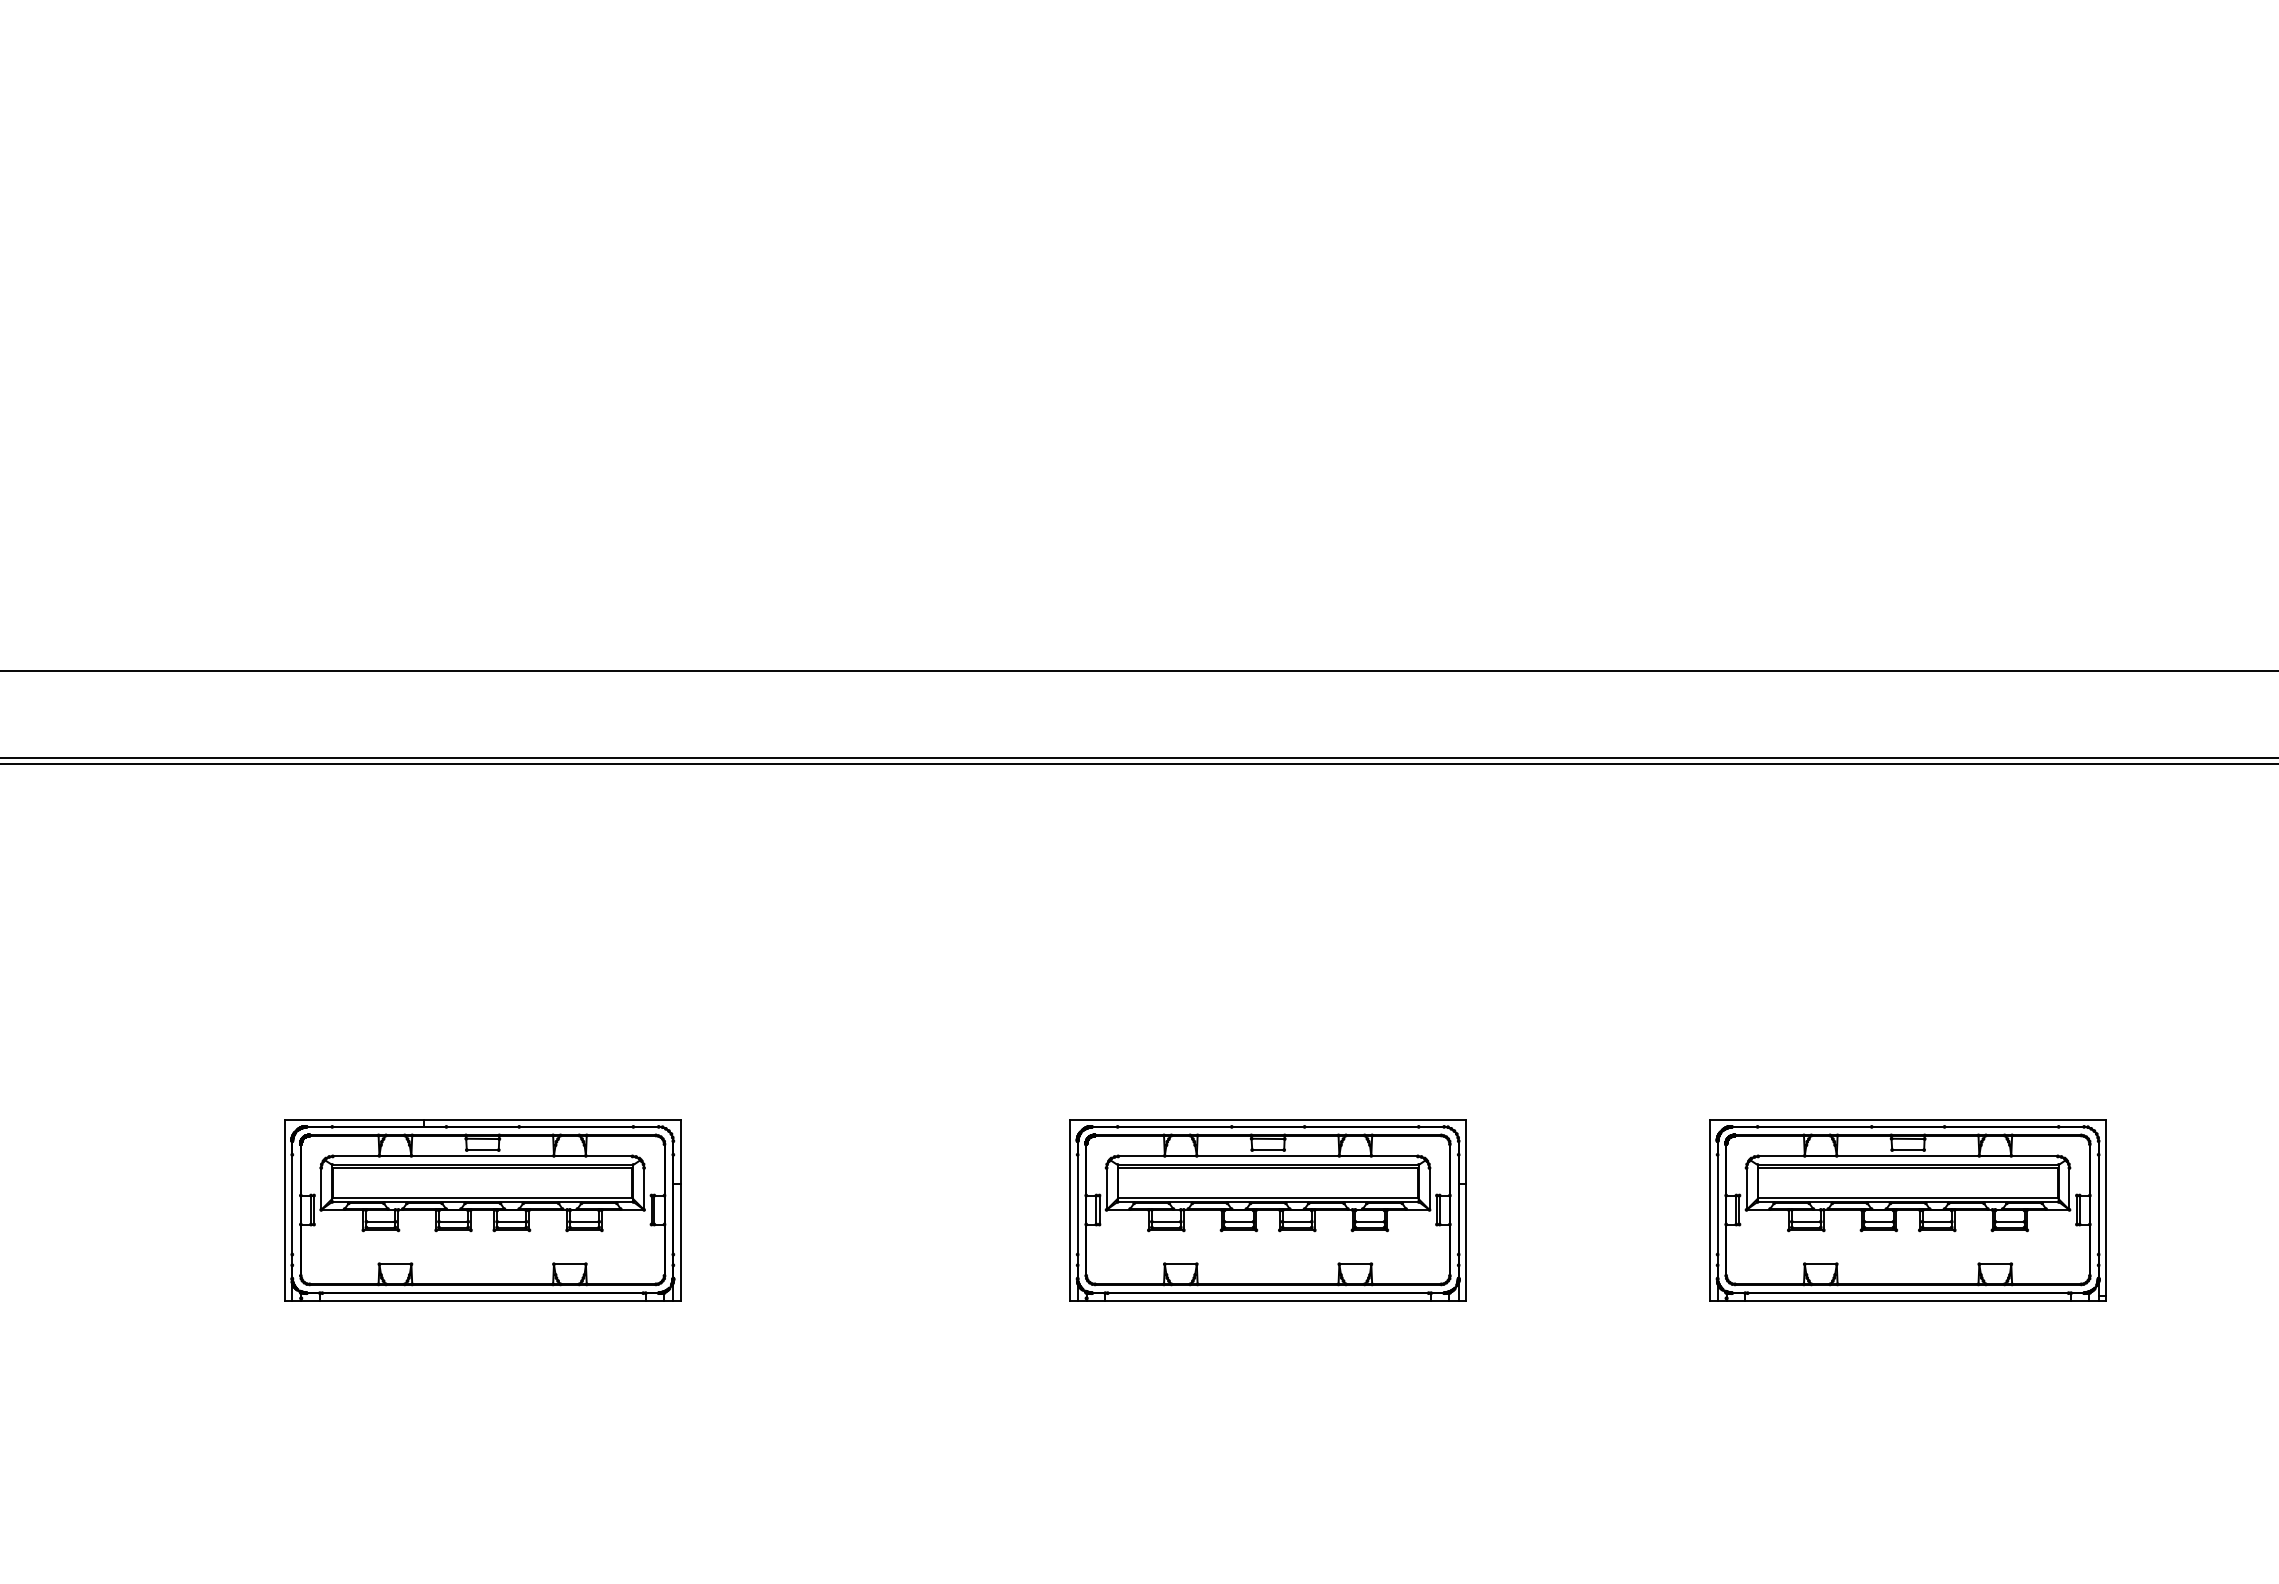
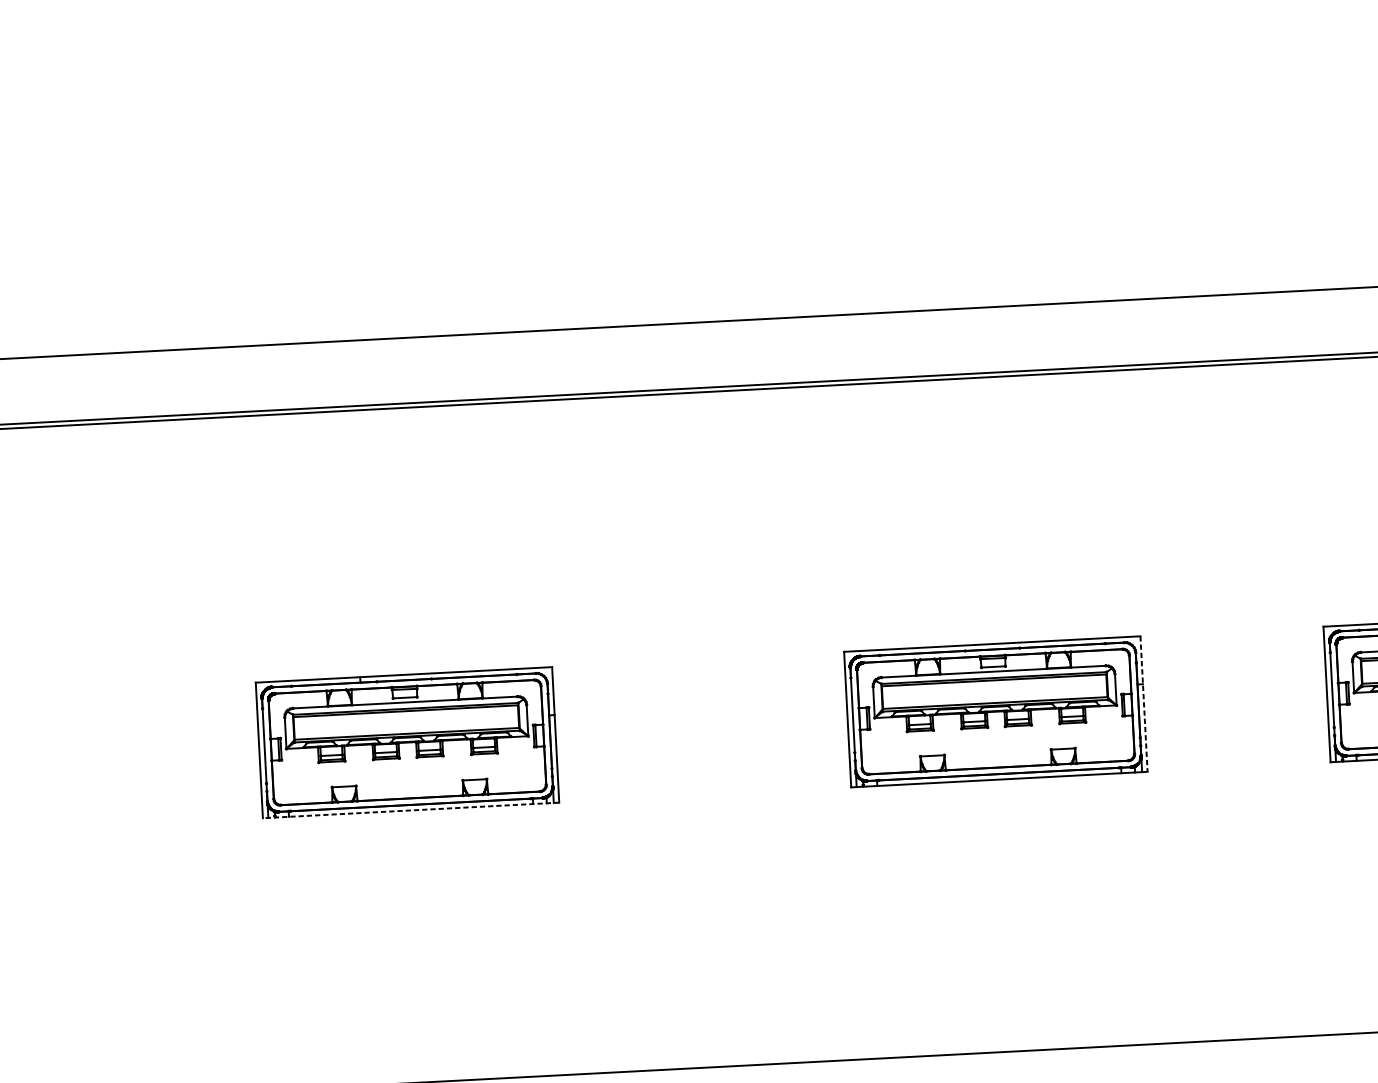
line: (1466, 1210) -> (1144, 704), solid -> dashed
line: (482, 1300) -> (410, 810), solid -> dashed

